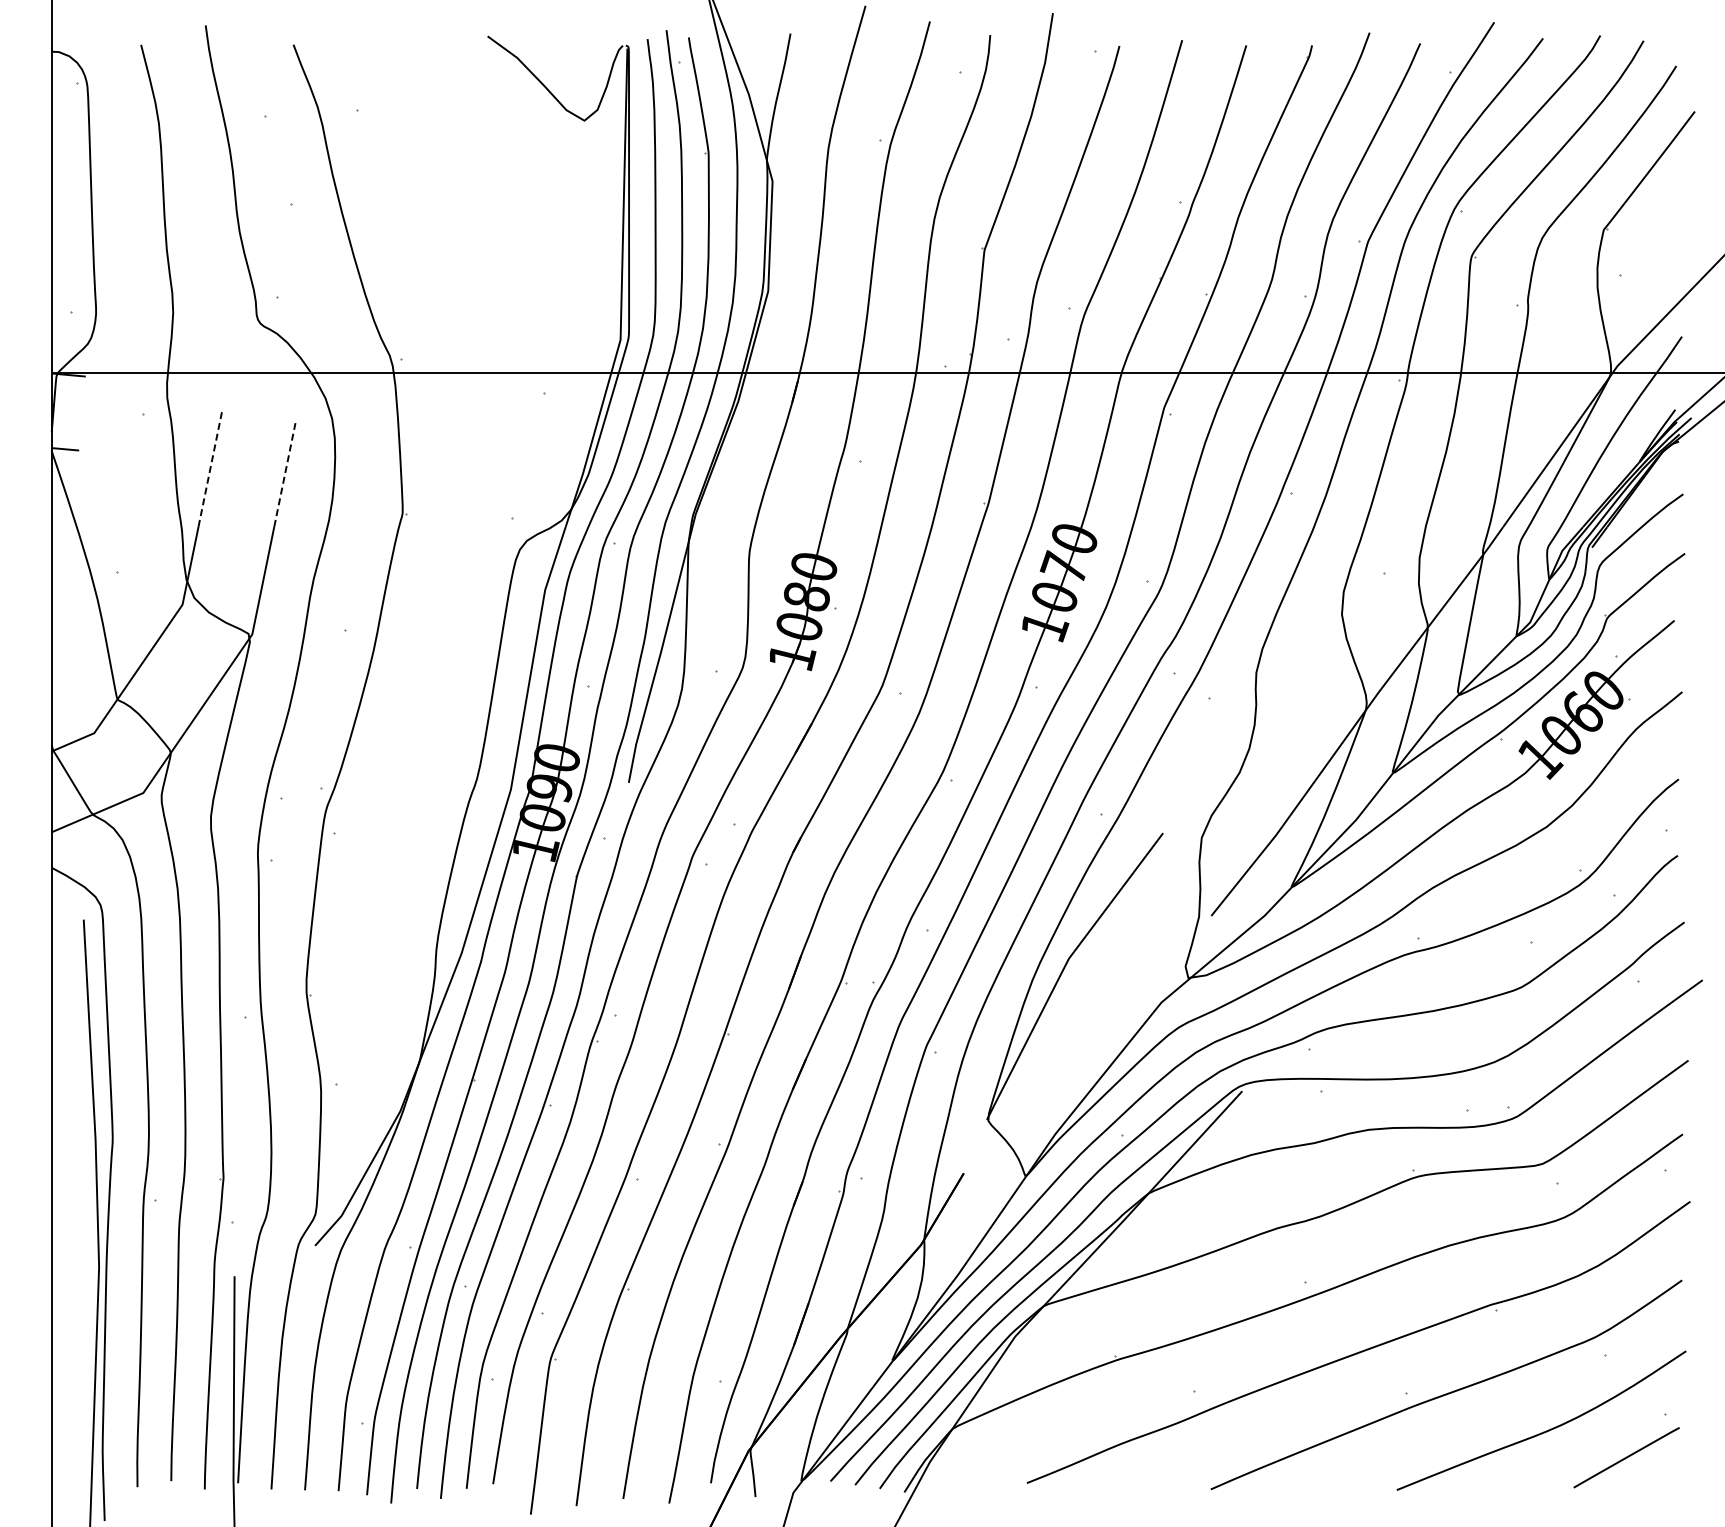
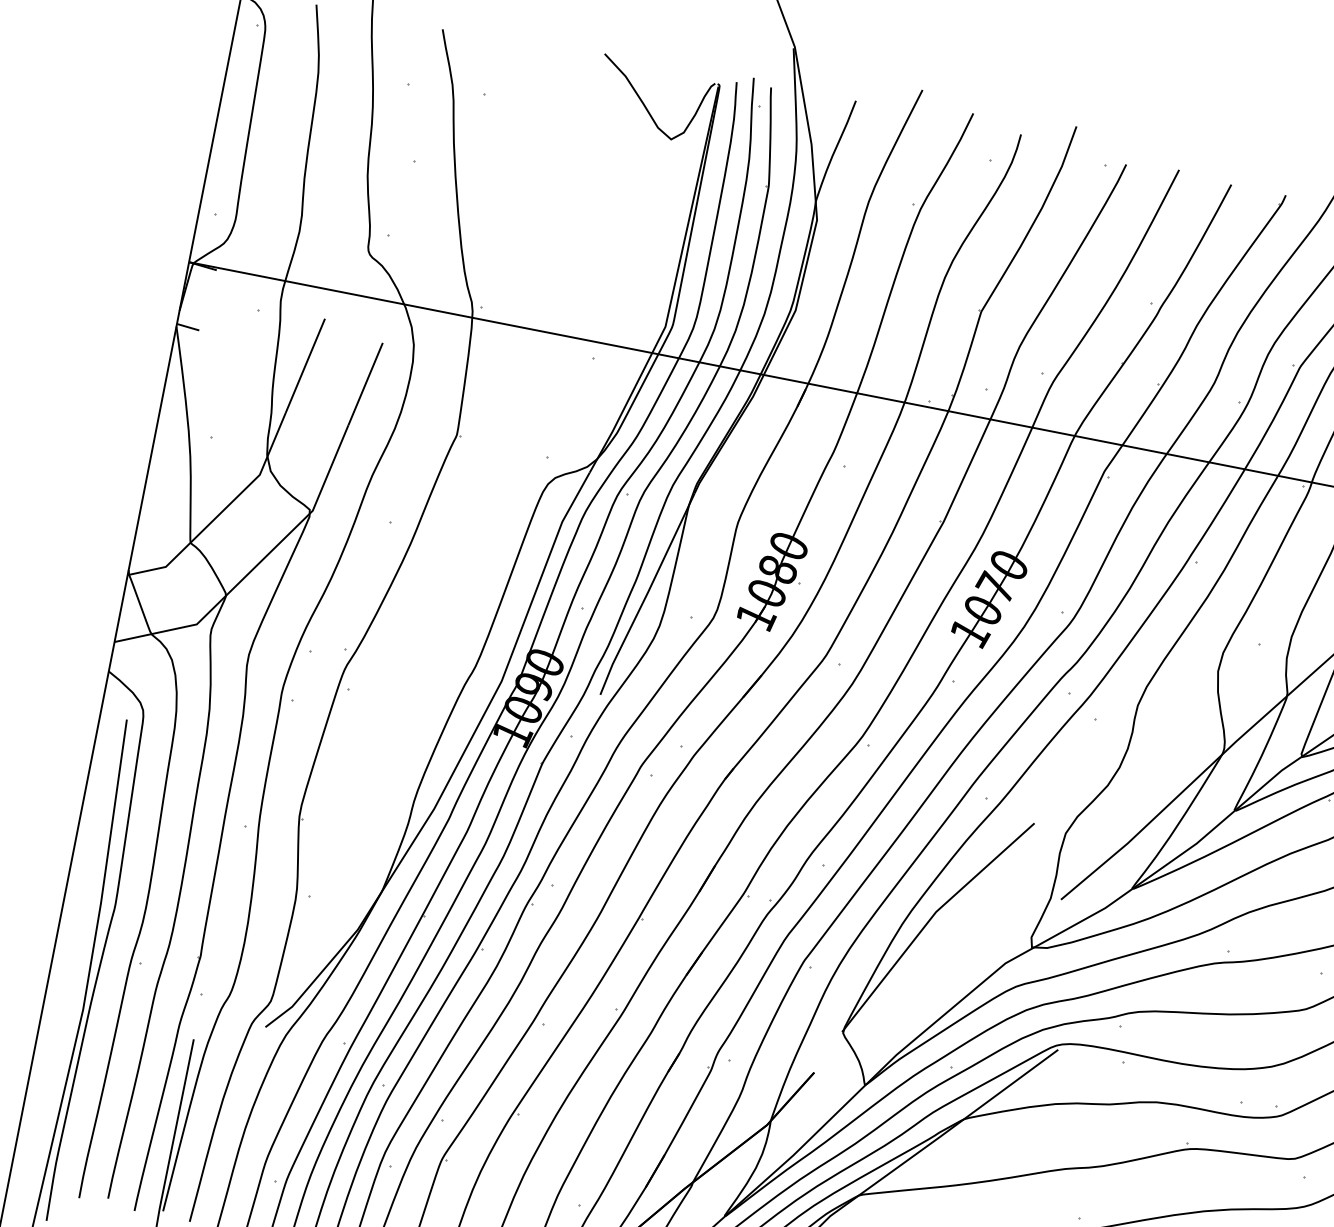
line: (210, 467) -> (305, 365), dashed -> solid
line: (284, 474) -> (365, 383), dashed -> solid

